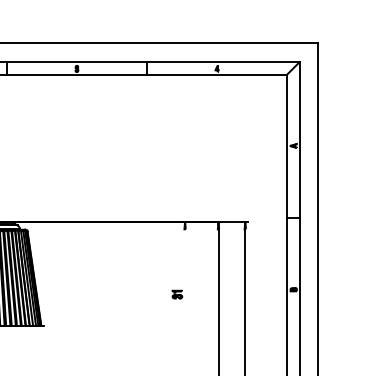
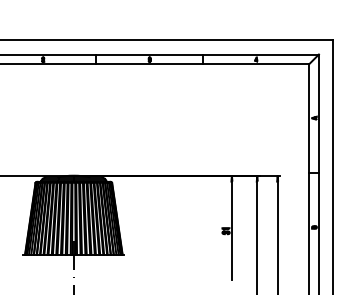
line: (184, 293) -> (231, 230), added

